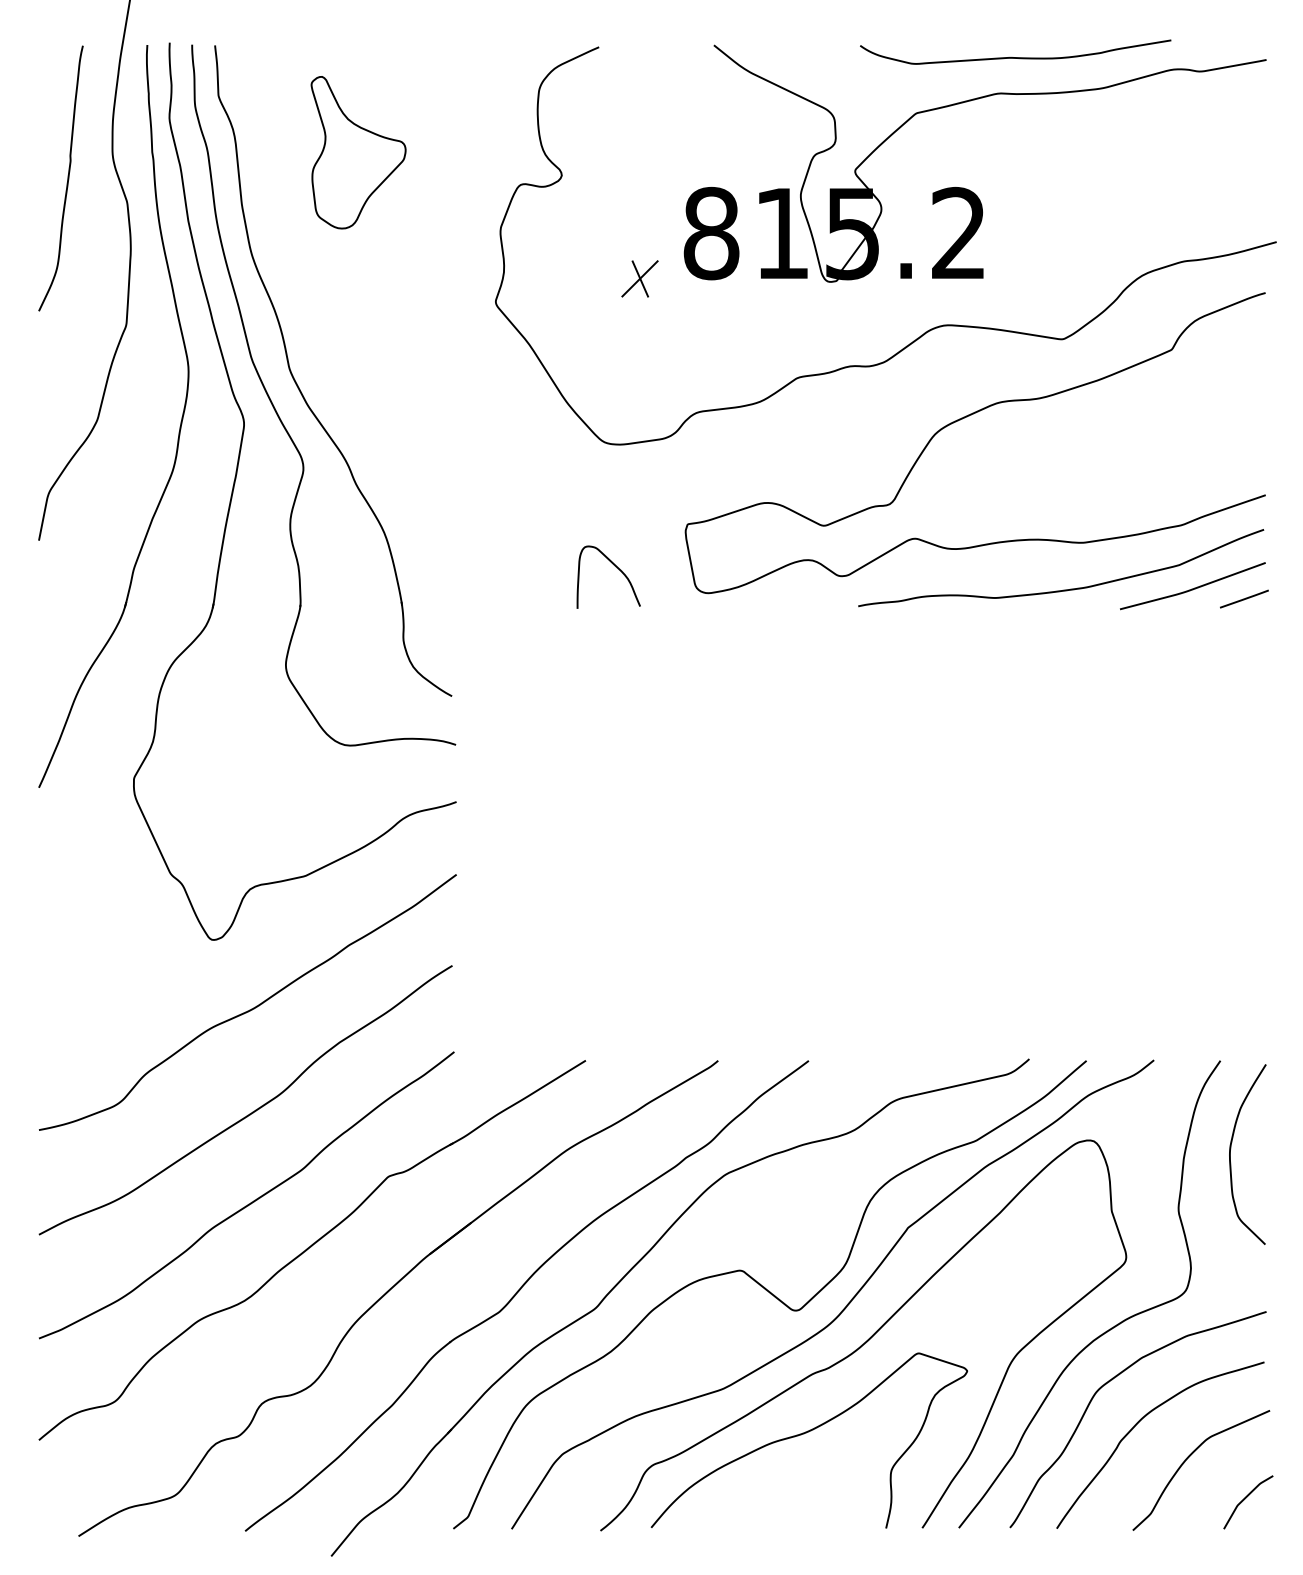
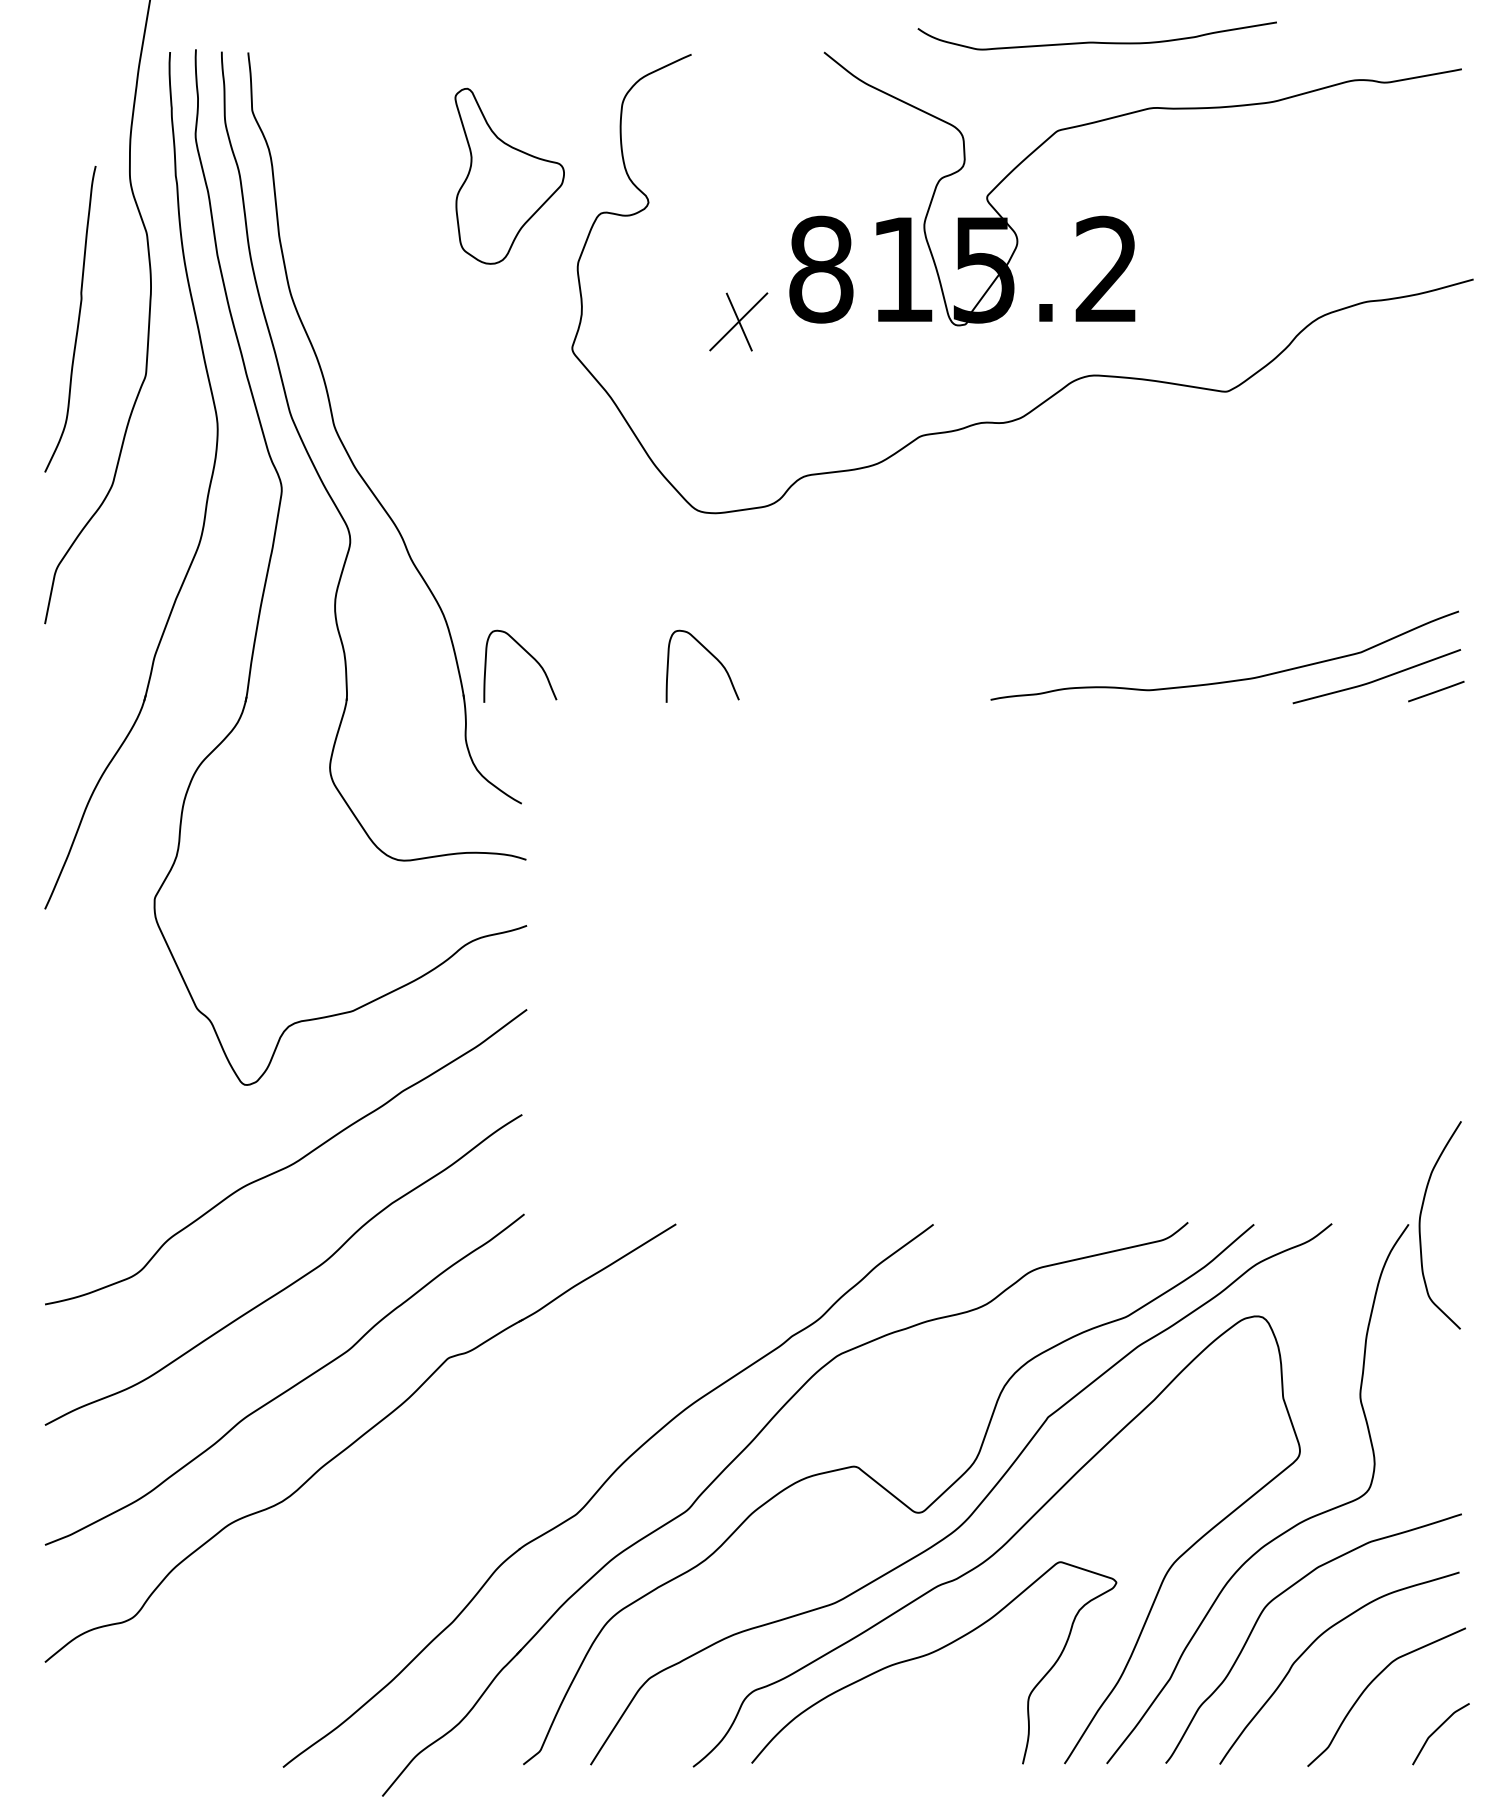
curve: (1015, 57) -> (1097, 42), moved
part: (358, 152) -> (509, 176), moved
curve: (67, 178) -> (77, 319), moved
part: (639, 278) -> (738, 321), size x1.4
curve: (962, 419) -> (1110, 484), removed
curve: (457, 567) -> (528, 655), added
curve: (1230, 1154) -> (1420, 1225), moved
part: (390, 1290) -> (450, 1489), removed

